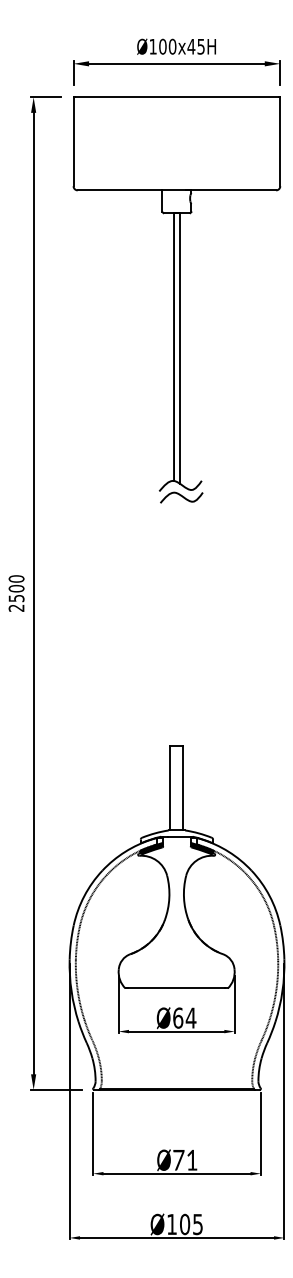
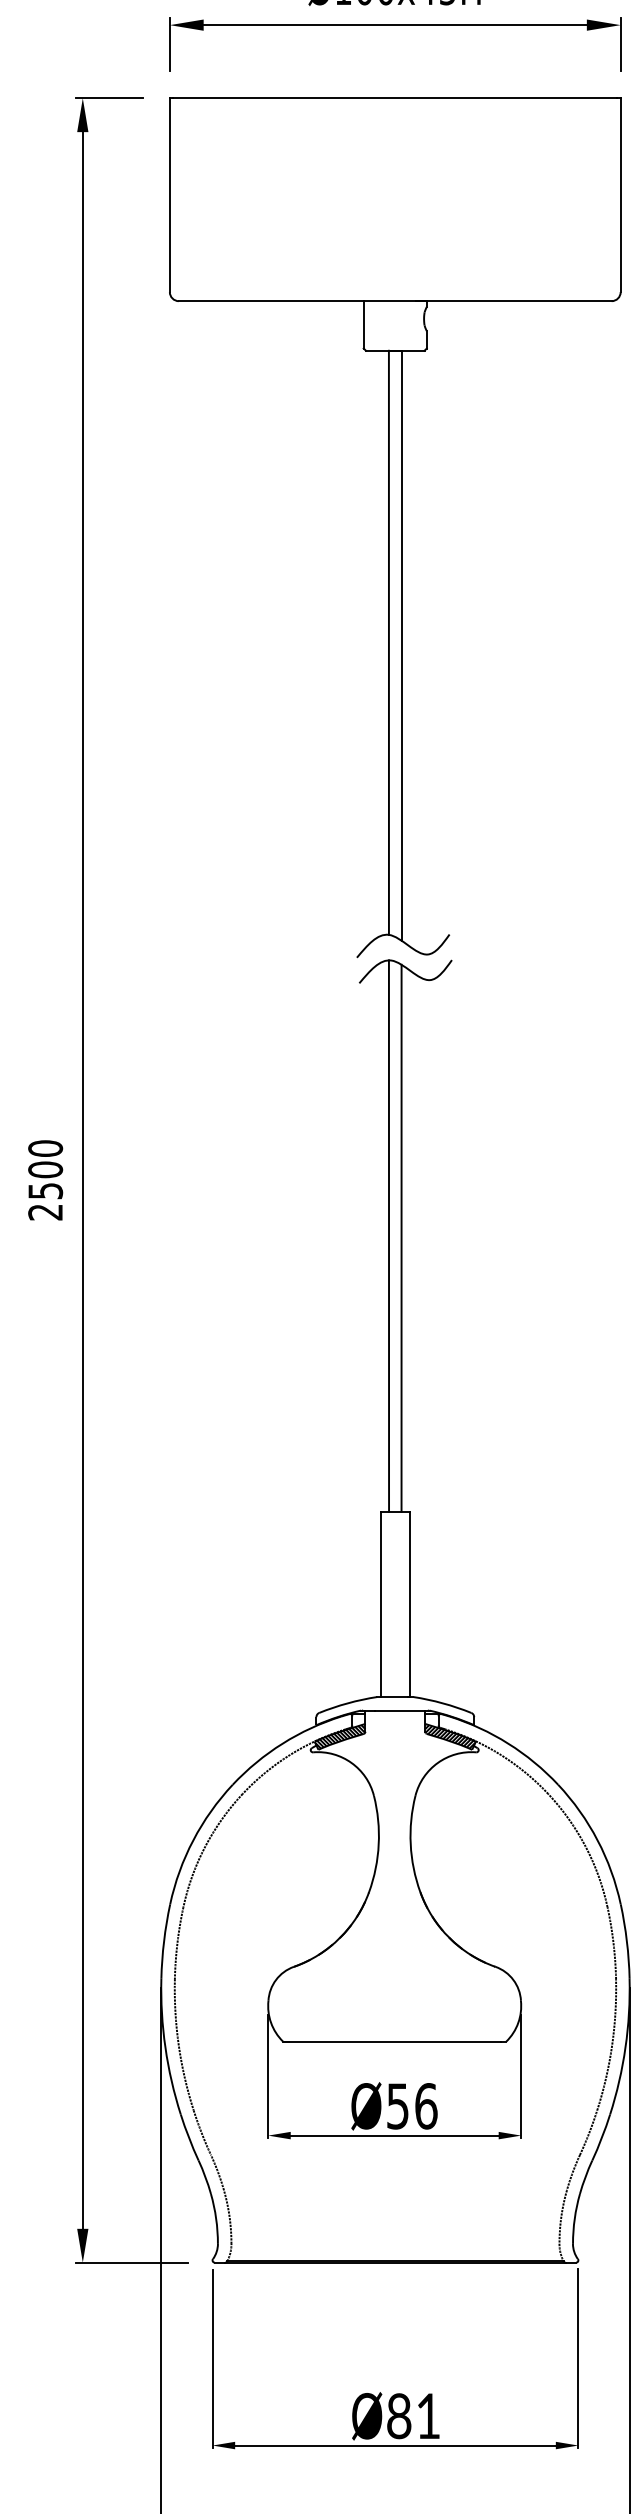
line: (174, 618) -> (389, 1234), added
line: (179, 619) -> (400, 1236), added
text: (184, 1017) -> (411, 2104), Ø64 -> Ø56
text: (178, 1159) -> (398, 2414), 71 -> 81

